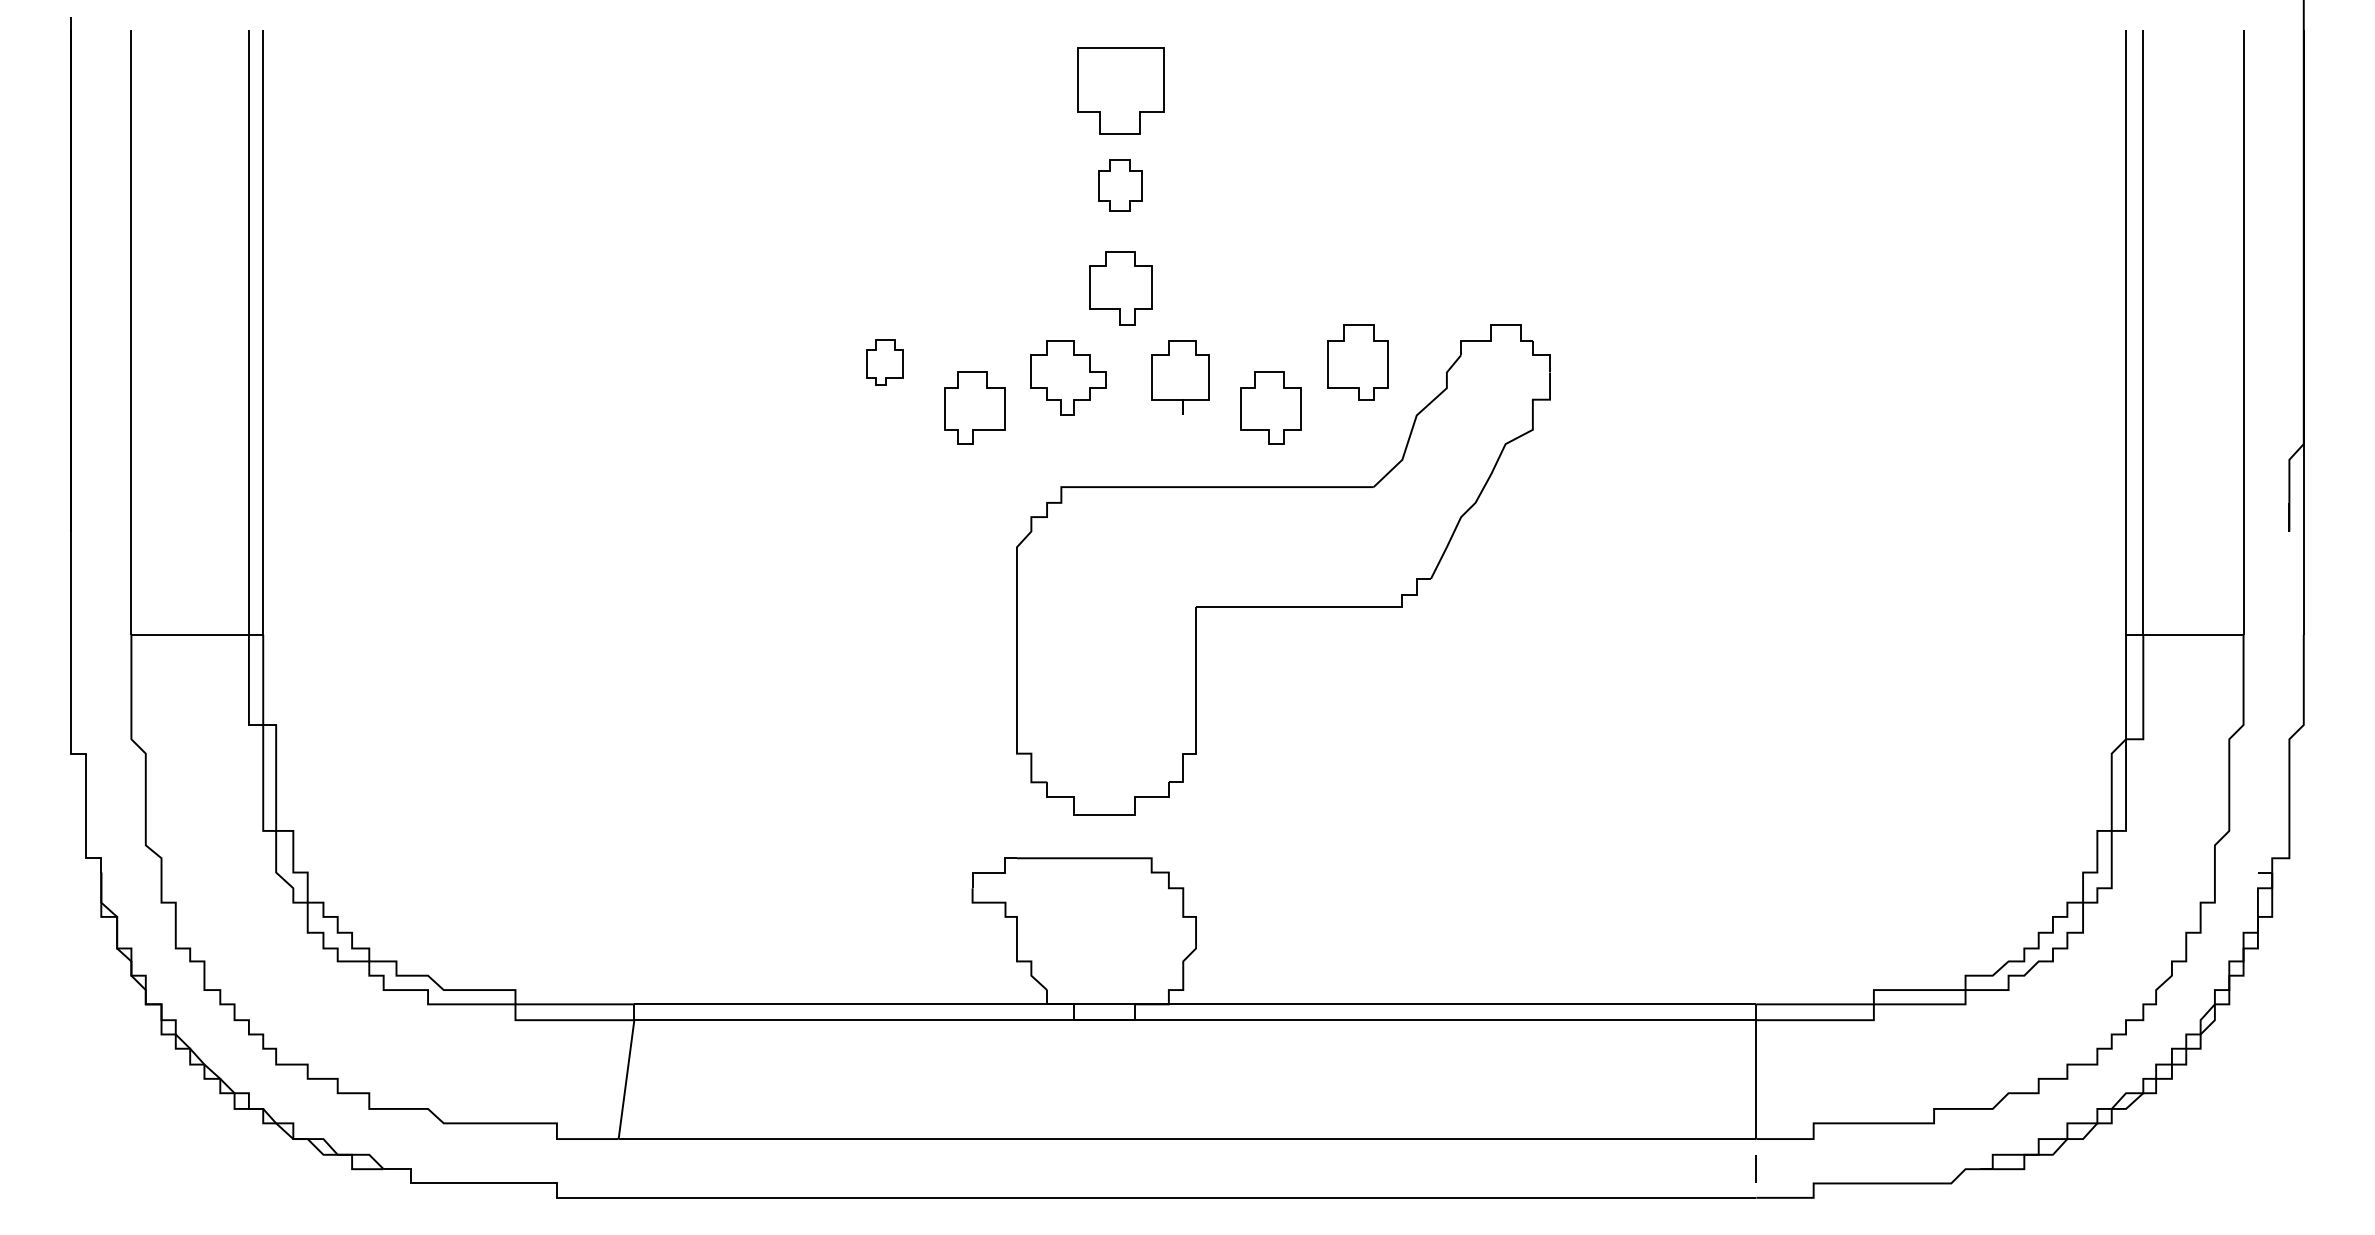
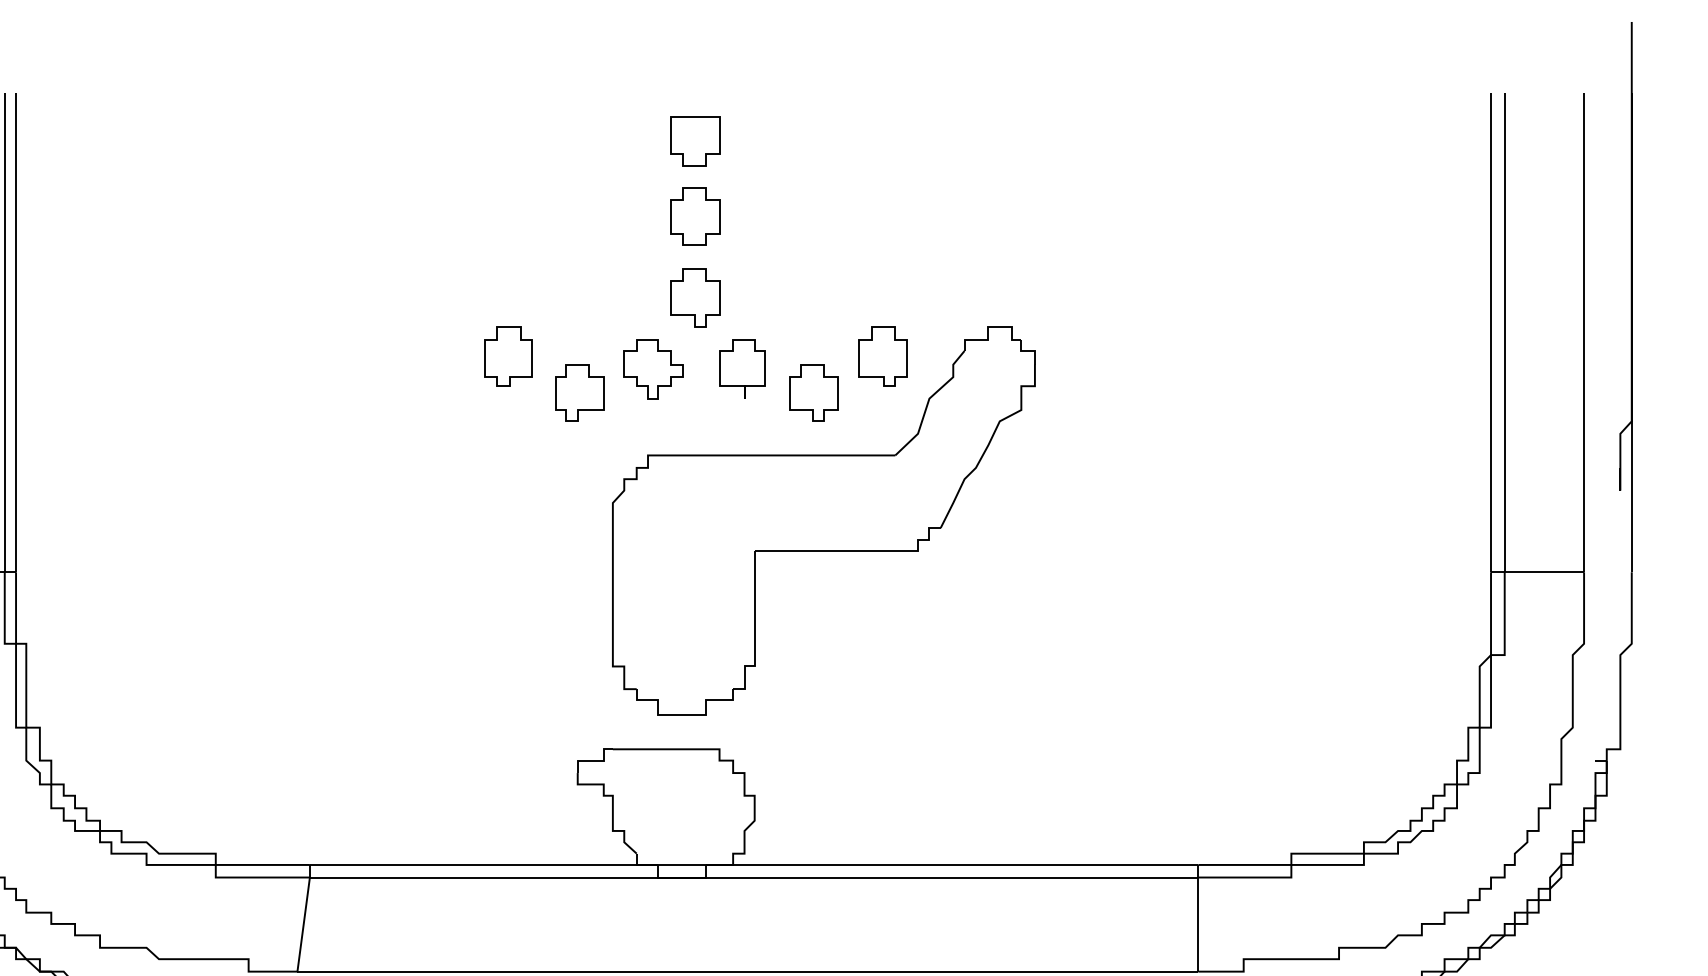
part: (1120, 90) -> (694, 141), size x0.71
part: (1120, 185) -> (694, 216), size x1.43
part: (884, 362) -> (507, 356), size x1.67

